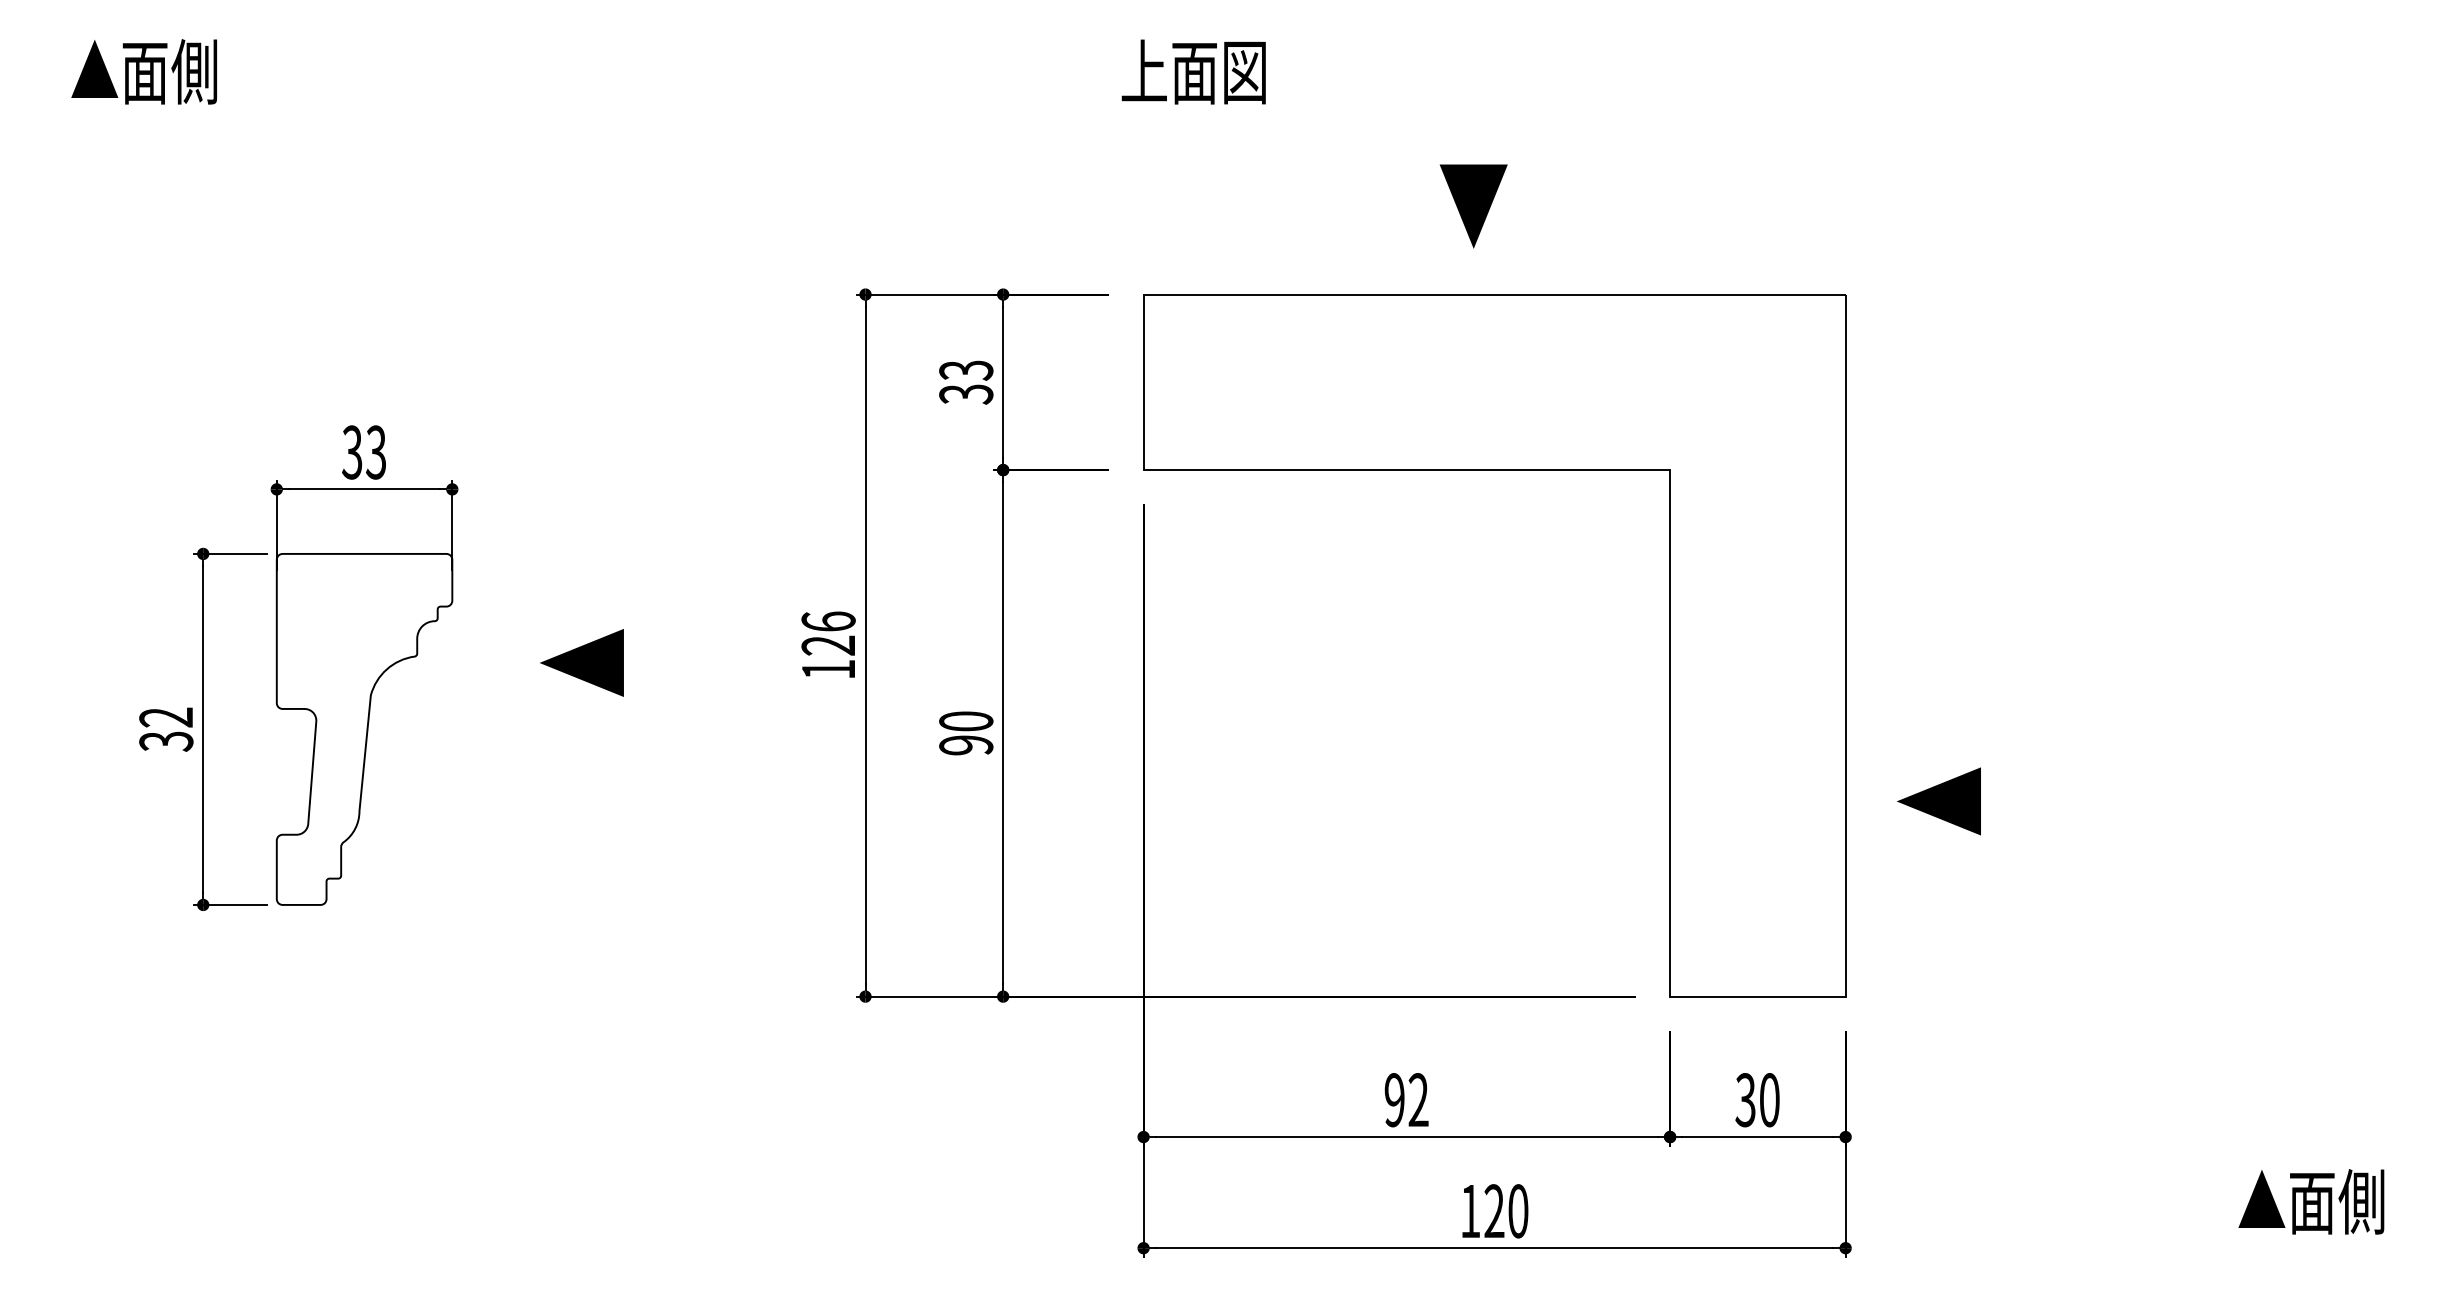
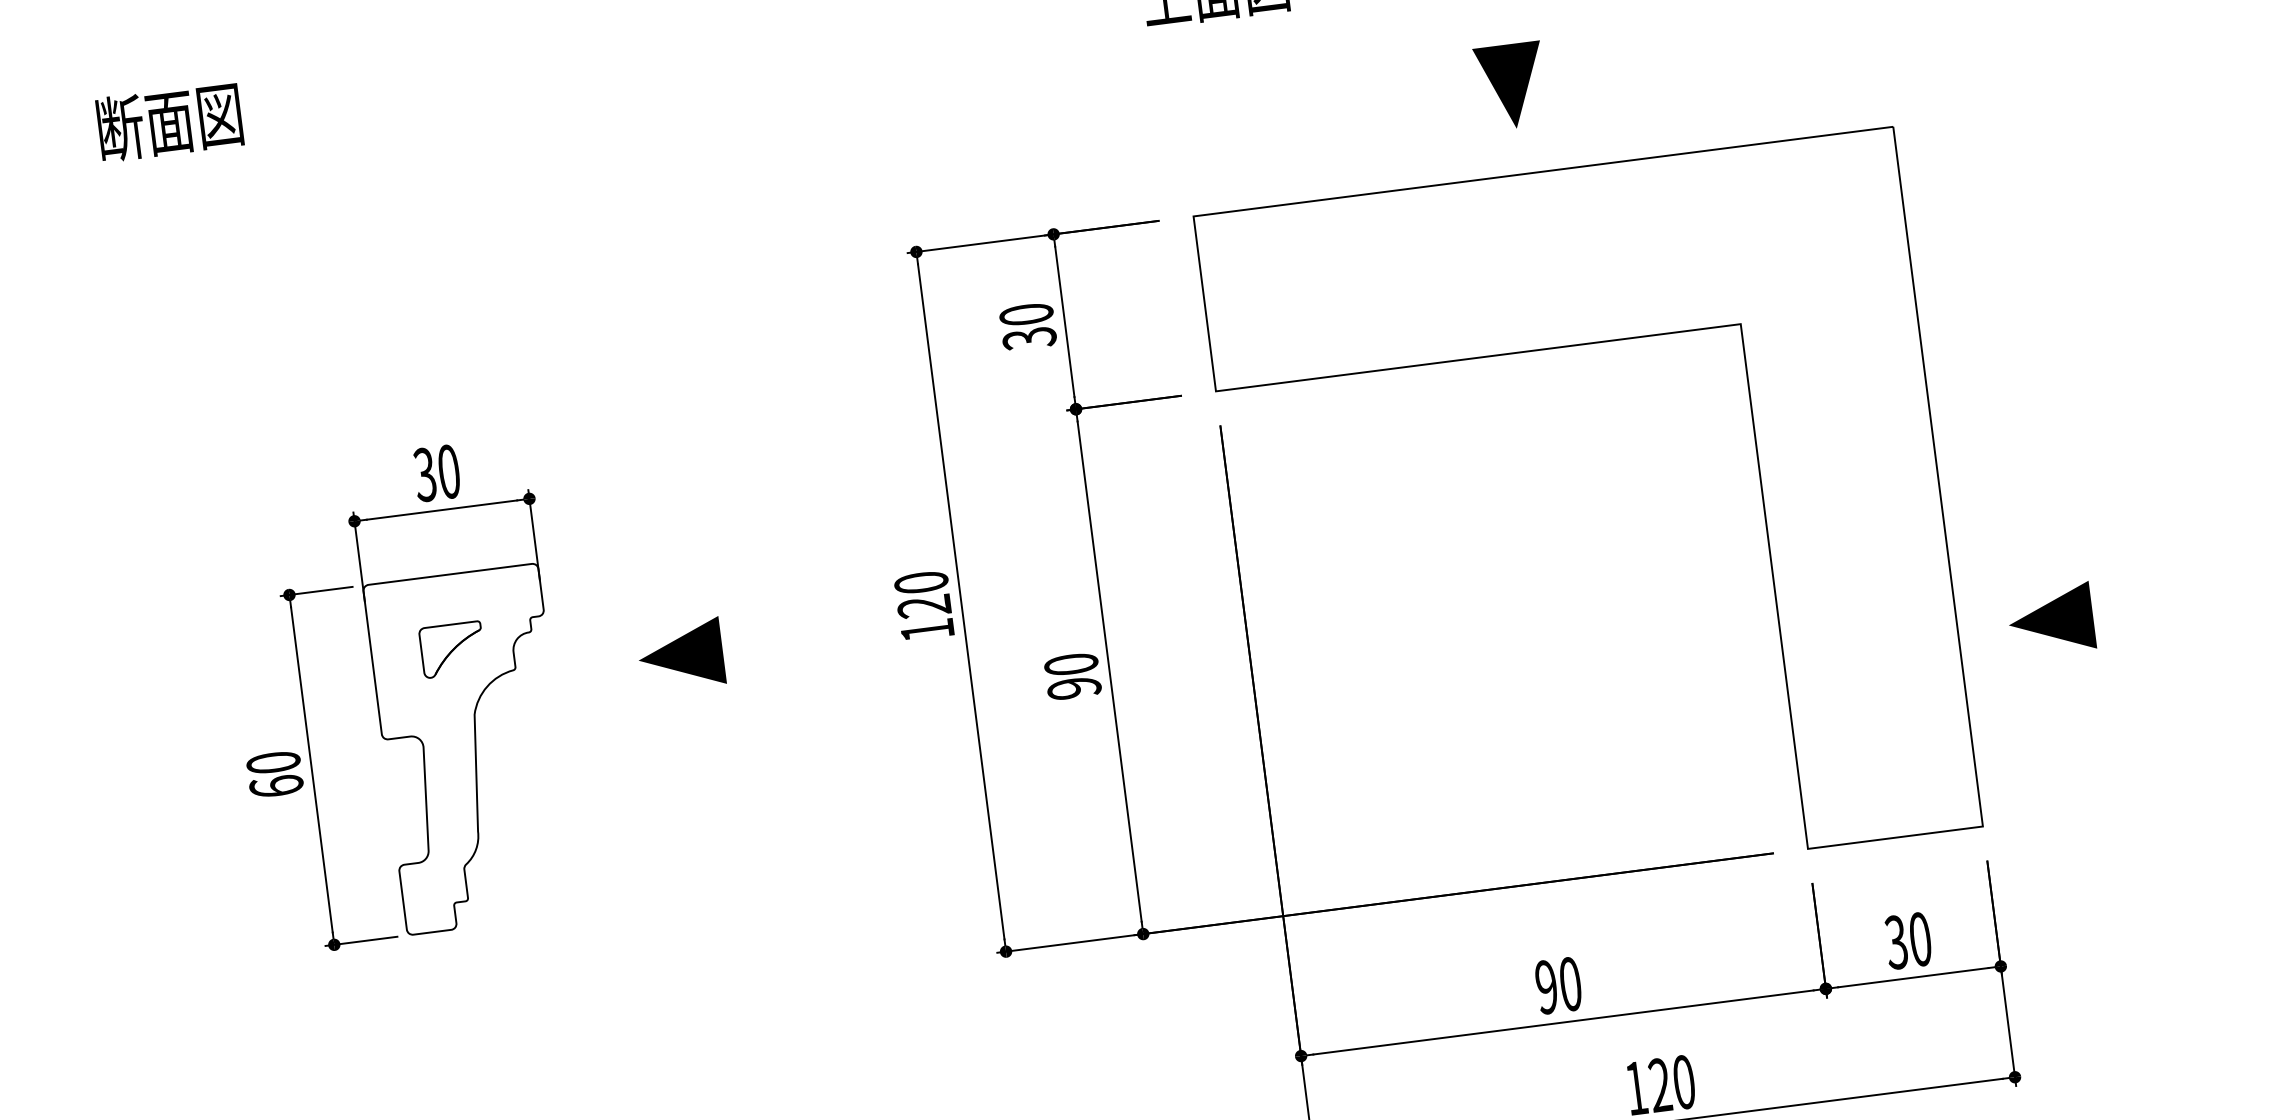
text: (144, 71) -> (169, 121), ▲面側 -> 断面図
text: (966, 370) -> (1026, 314), 33 -> 30
text: (376, 452) -> (449, 471), 33 -> 30
text: (828, 621) -> (921, 582), 126 -> 120
part: (356, 628) -> (451, 649), added
text: (166, 729) -> (275, 774), 32 -> 60
text: (1418, 1100) -> (1570, 984), 92 -> 90

